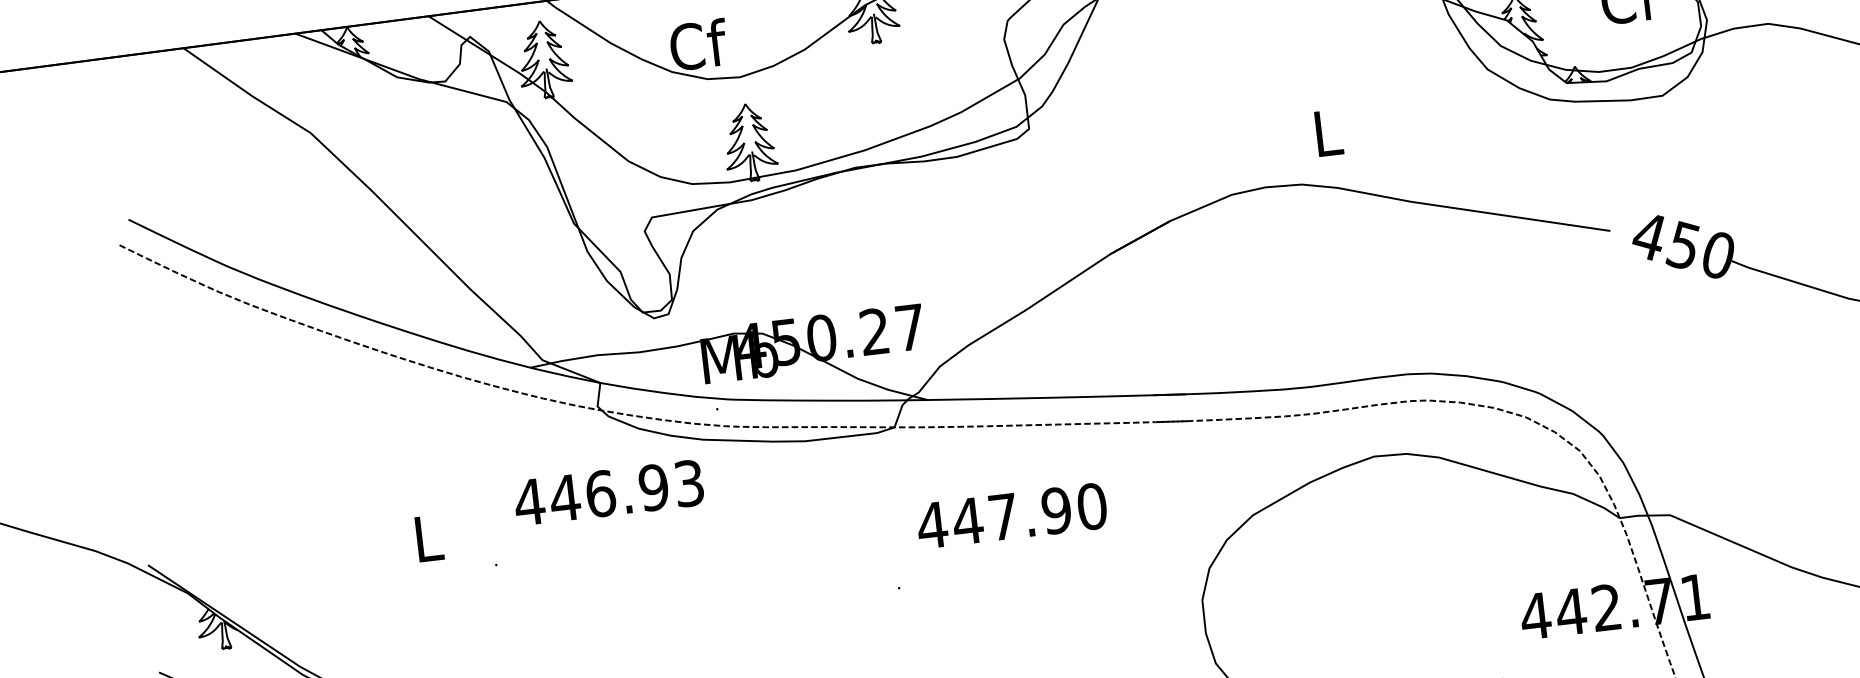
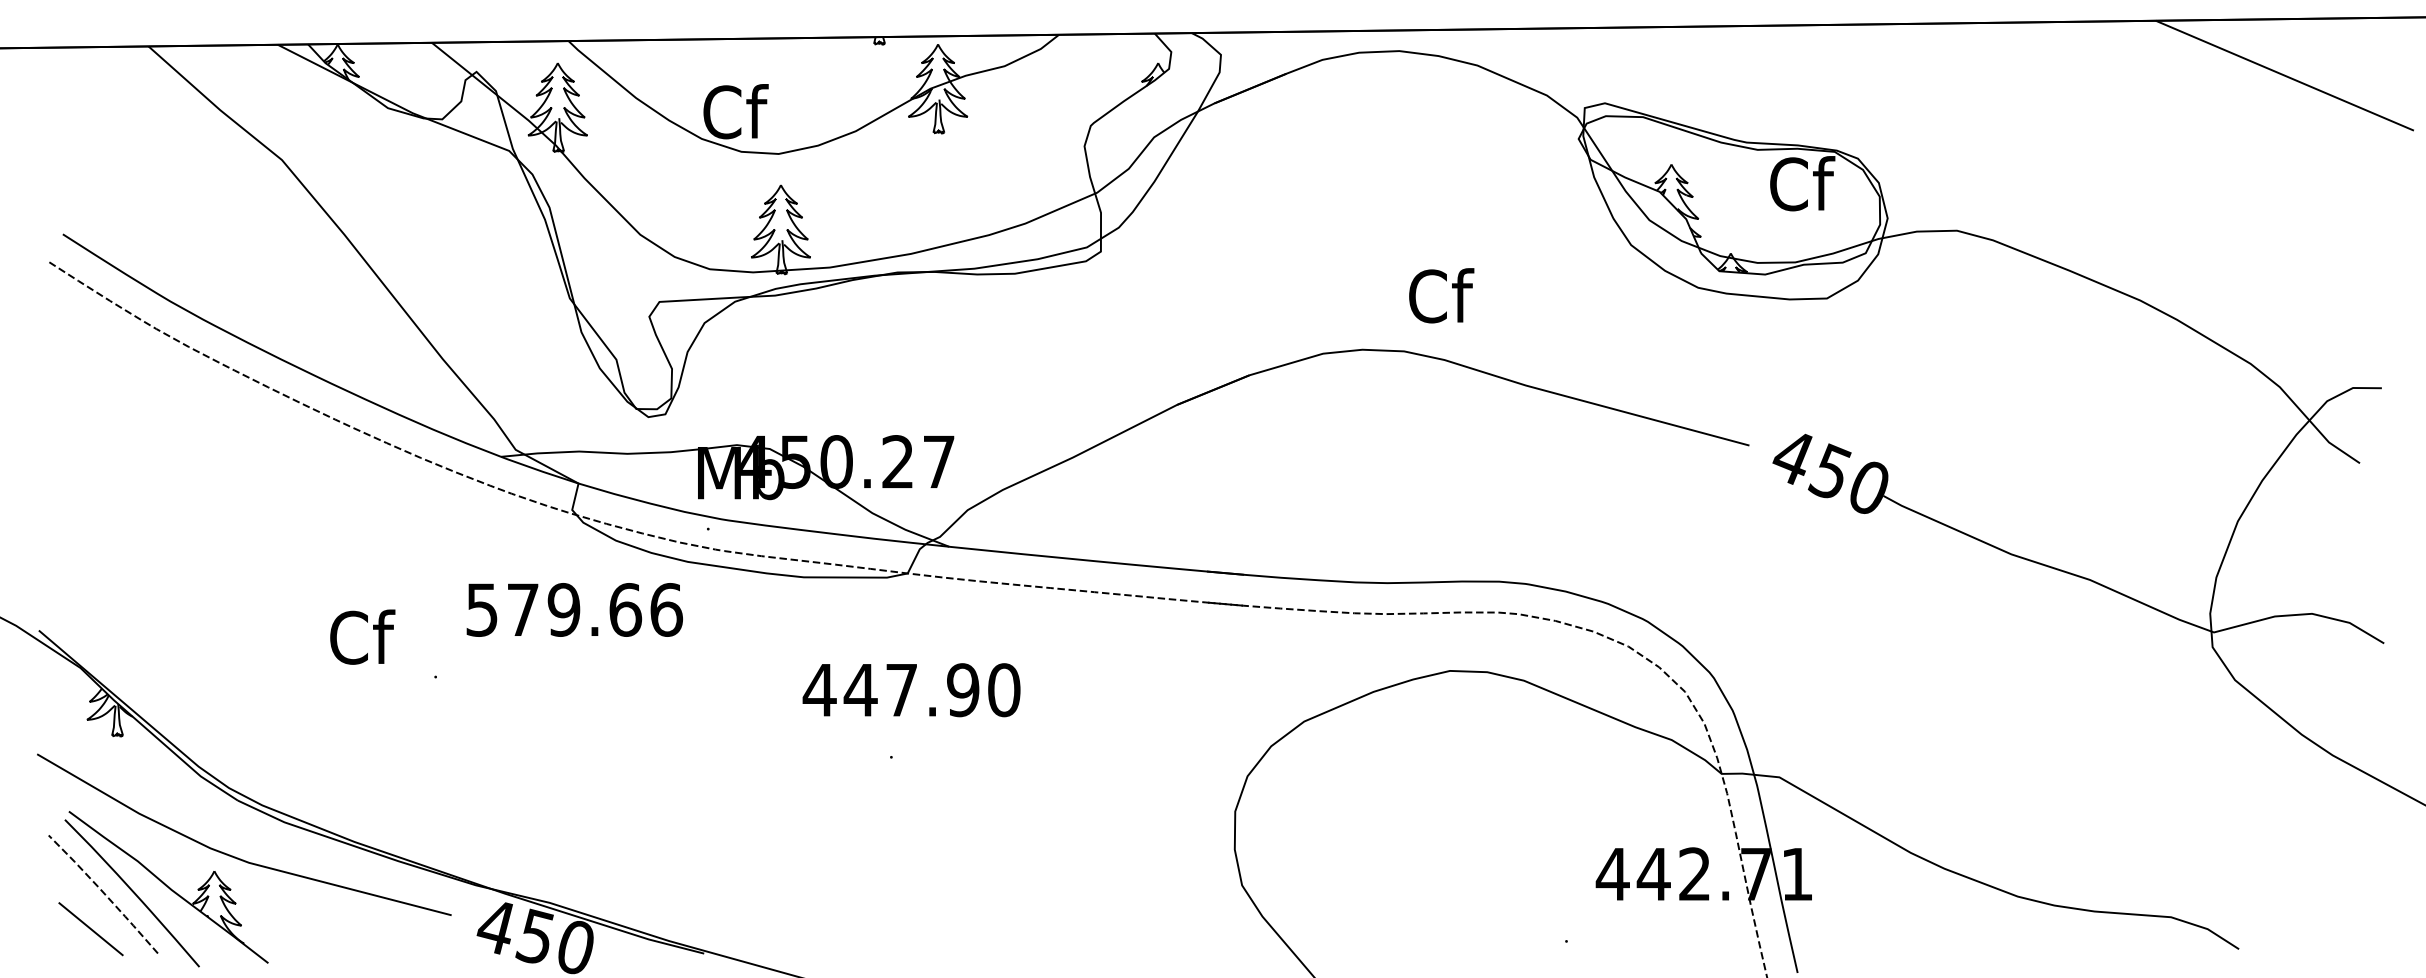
text: (1328, 132) -> (1441, 295), L -> Cf
text: (609, 492) -> (574, 609), 446.93 -> 579.66
text: (1011, 516) -> (911, 690), moved
text: (428, 537) -> (362, 636), L -> Cf

